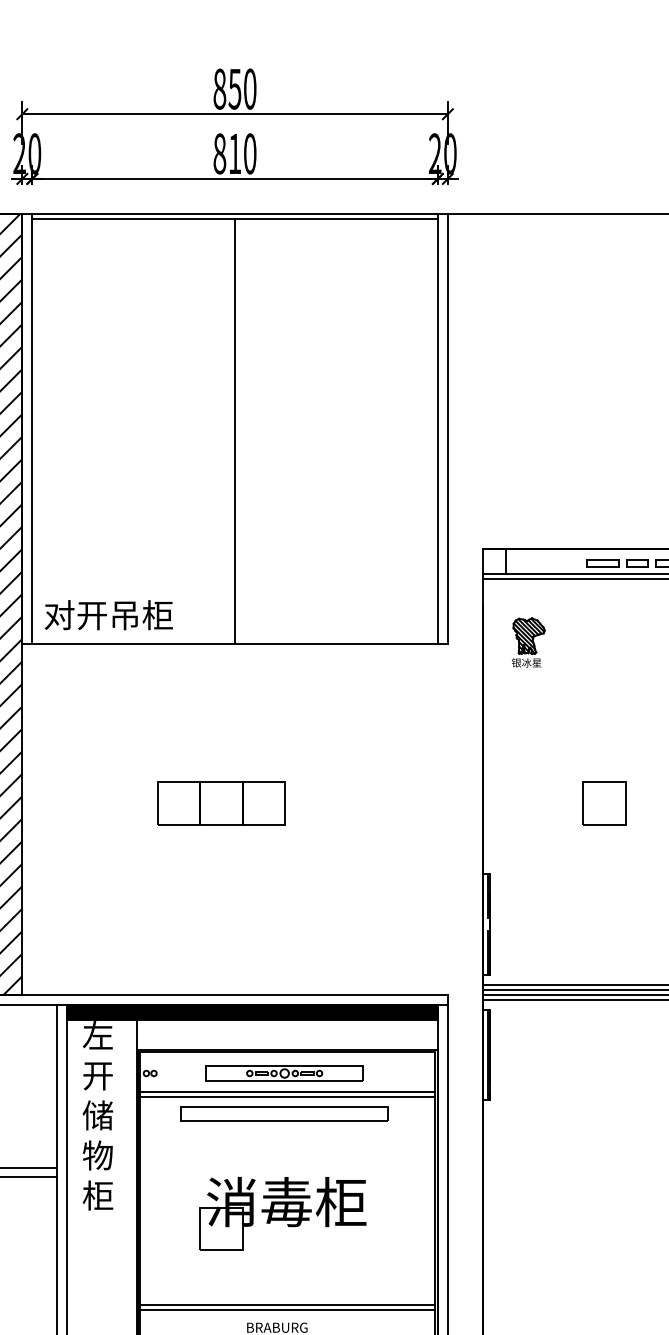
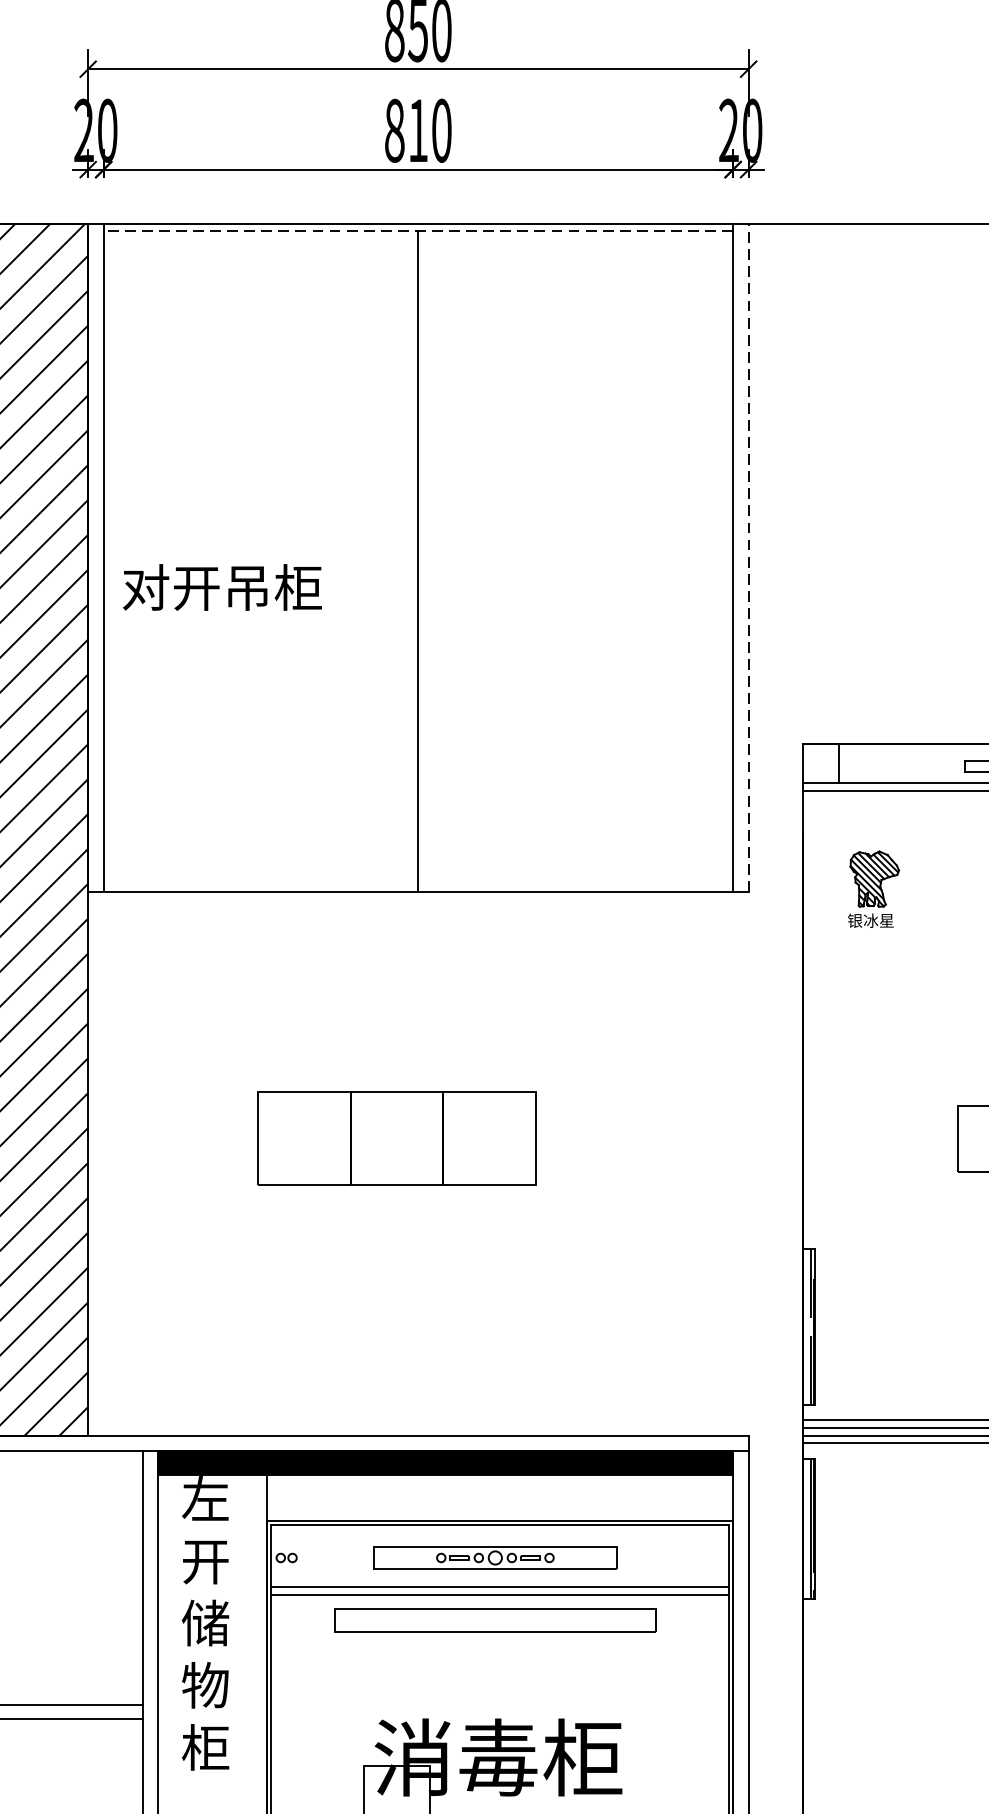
line: (235, 218) -> (419, 231), solid -> dashed
line: (447, 428) -> (748, 556), solid -> dashed
text: (108, 615) -> (221, 588), moved
part: (221, 803) -> (397, 1138), size x1.4

